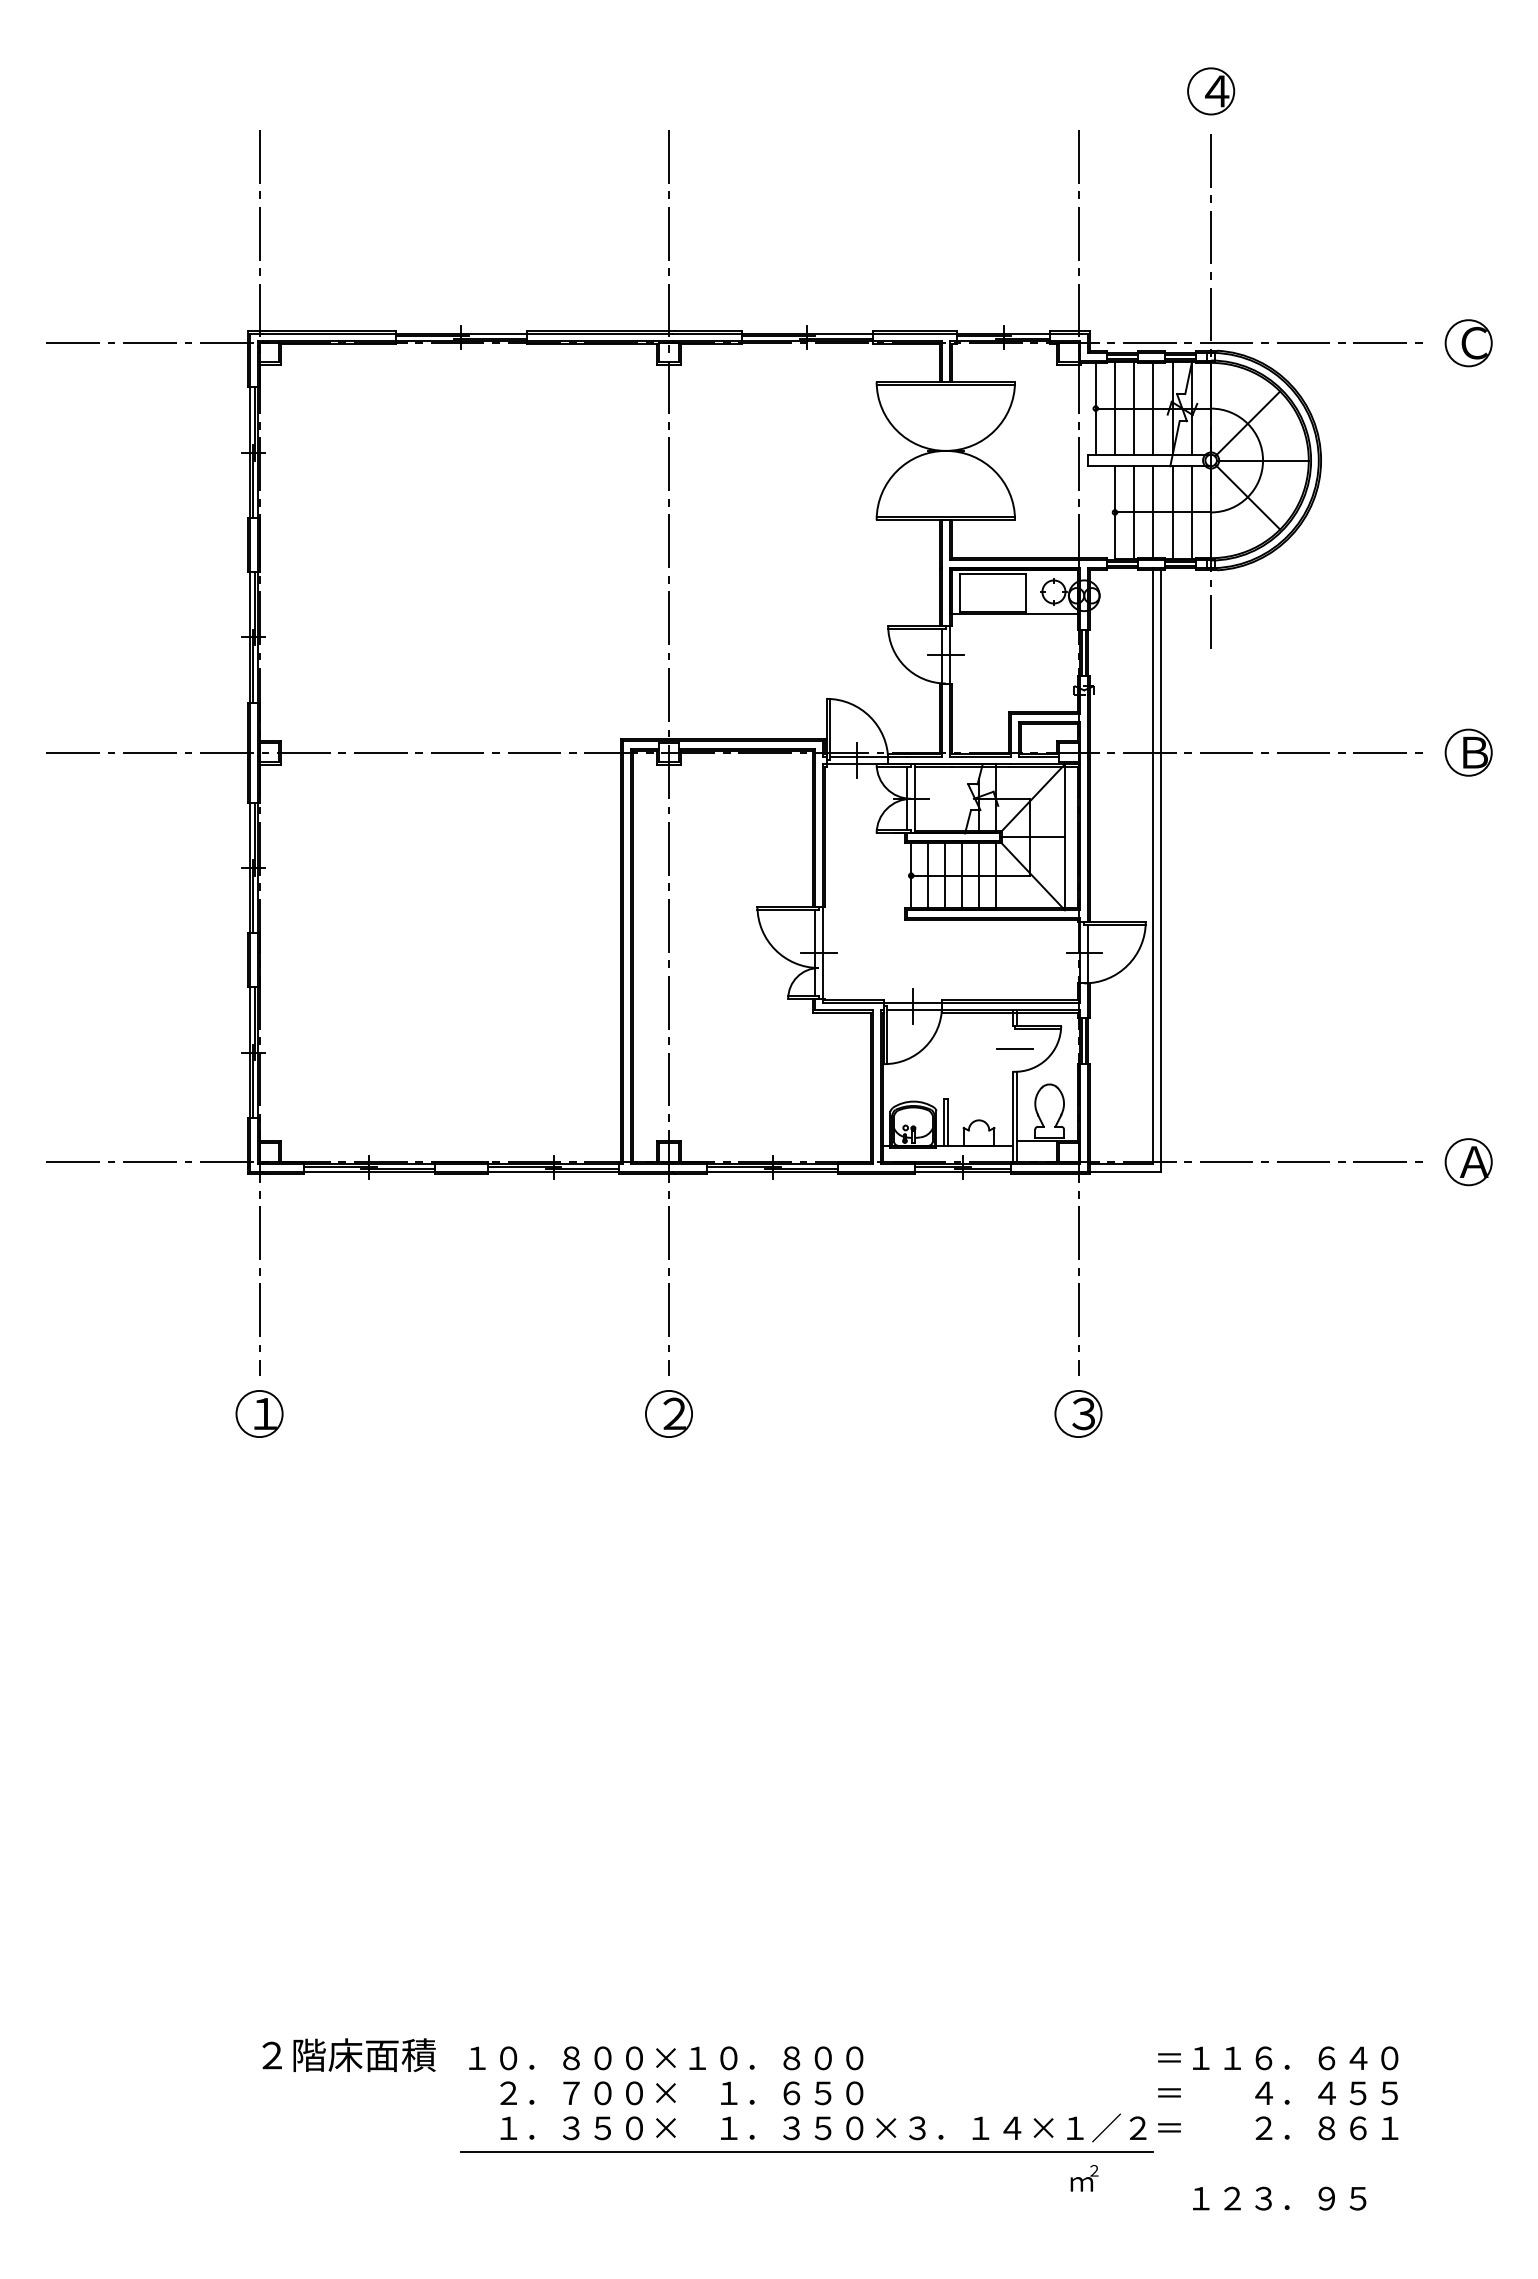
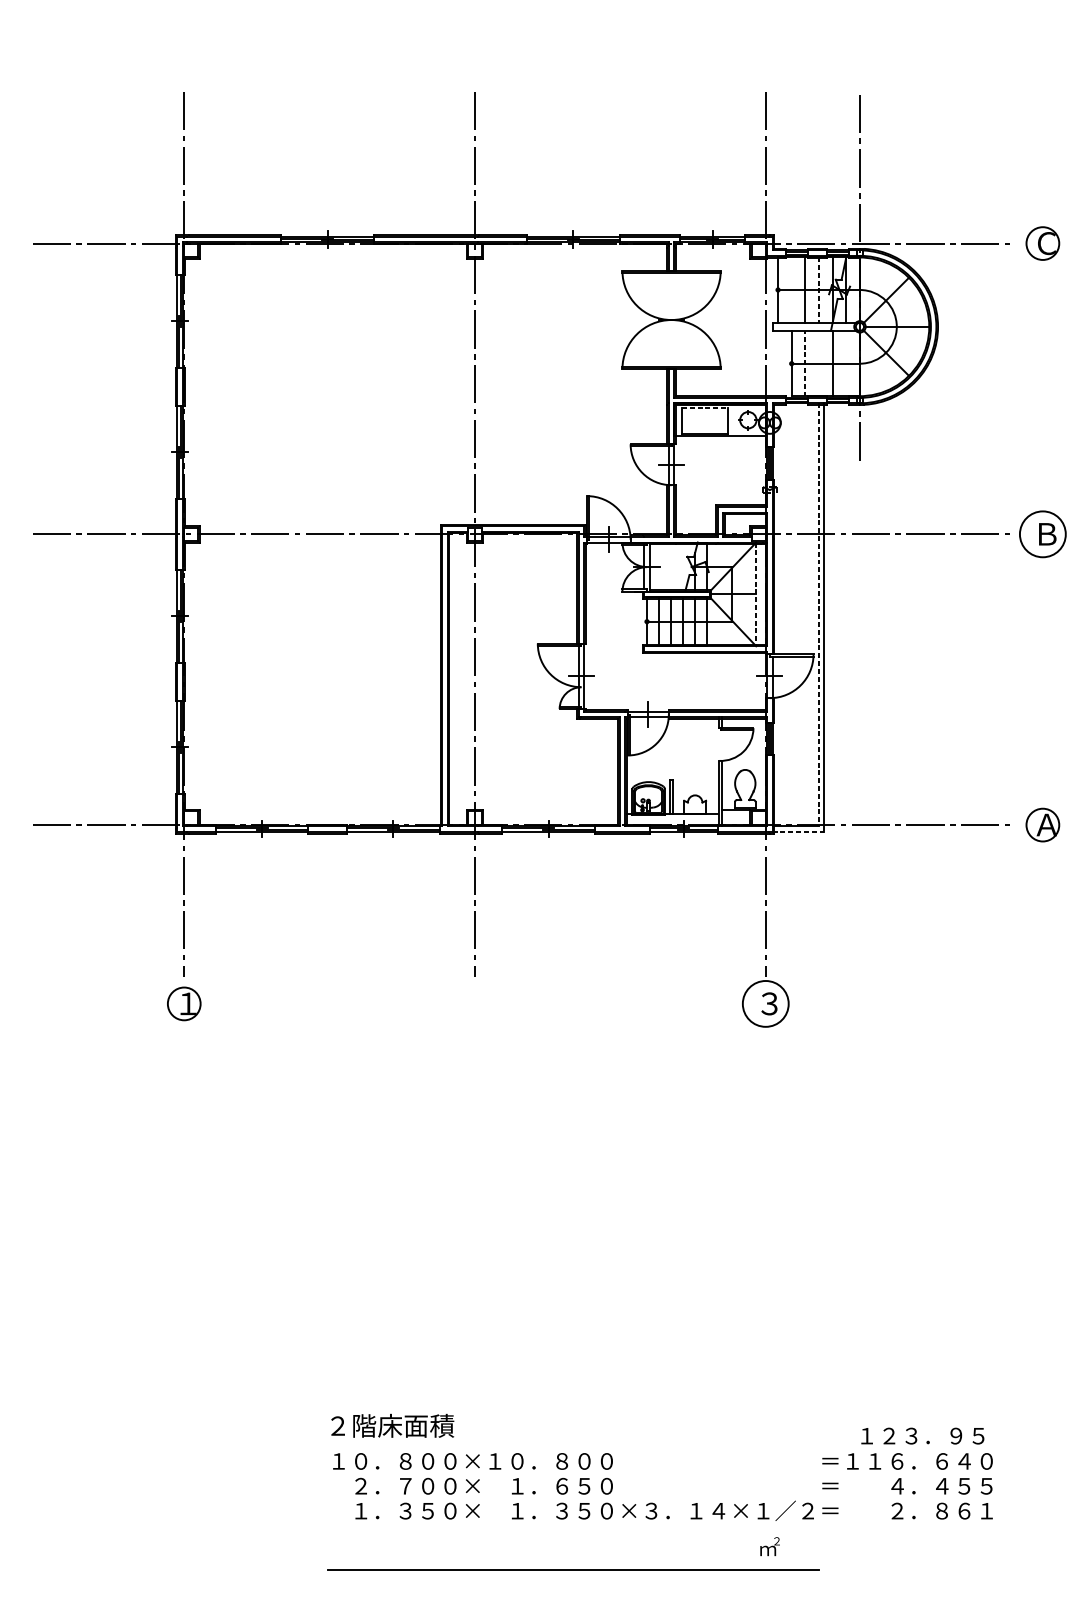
part: (1211, 91) -> (860, 64), removed
line: (1115, 408) -> (792, 289), removed
line: (1153, 409) -> (819, 290), solid -> dashed
line: (1134, 511) -> (805, 363), solid -> dashed
line: (1153, 512) -> (819, 363), removed
line: (1191, 512) -> (846, 363), removed
line: (993, 574) -> (705, 407), solid -> dashed
circle: (1468, 752) -> (1042, 534), size x1.4
line: (1065, 837) -> (756, 594), solid -> dashed
line: (1153, 866) -> (819, 615), solid -> dashed
line: (1014, 1048) -> (720, 744), removed
line: (1124, 1171) -> (798, 831), solid -> dashed
part: (668, 1413) -> (474, 1003), removed
circle: (1078, 1413) -> (765, 1003), size x1.4
text: (348, 2054) -> (392, 1425), moved
line: (806, 2151) -> (572, 1569), moved
text: (1279, 2198) -> (922, 1436), moved

